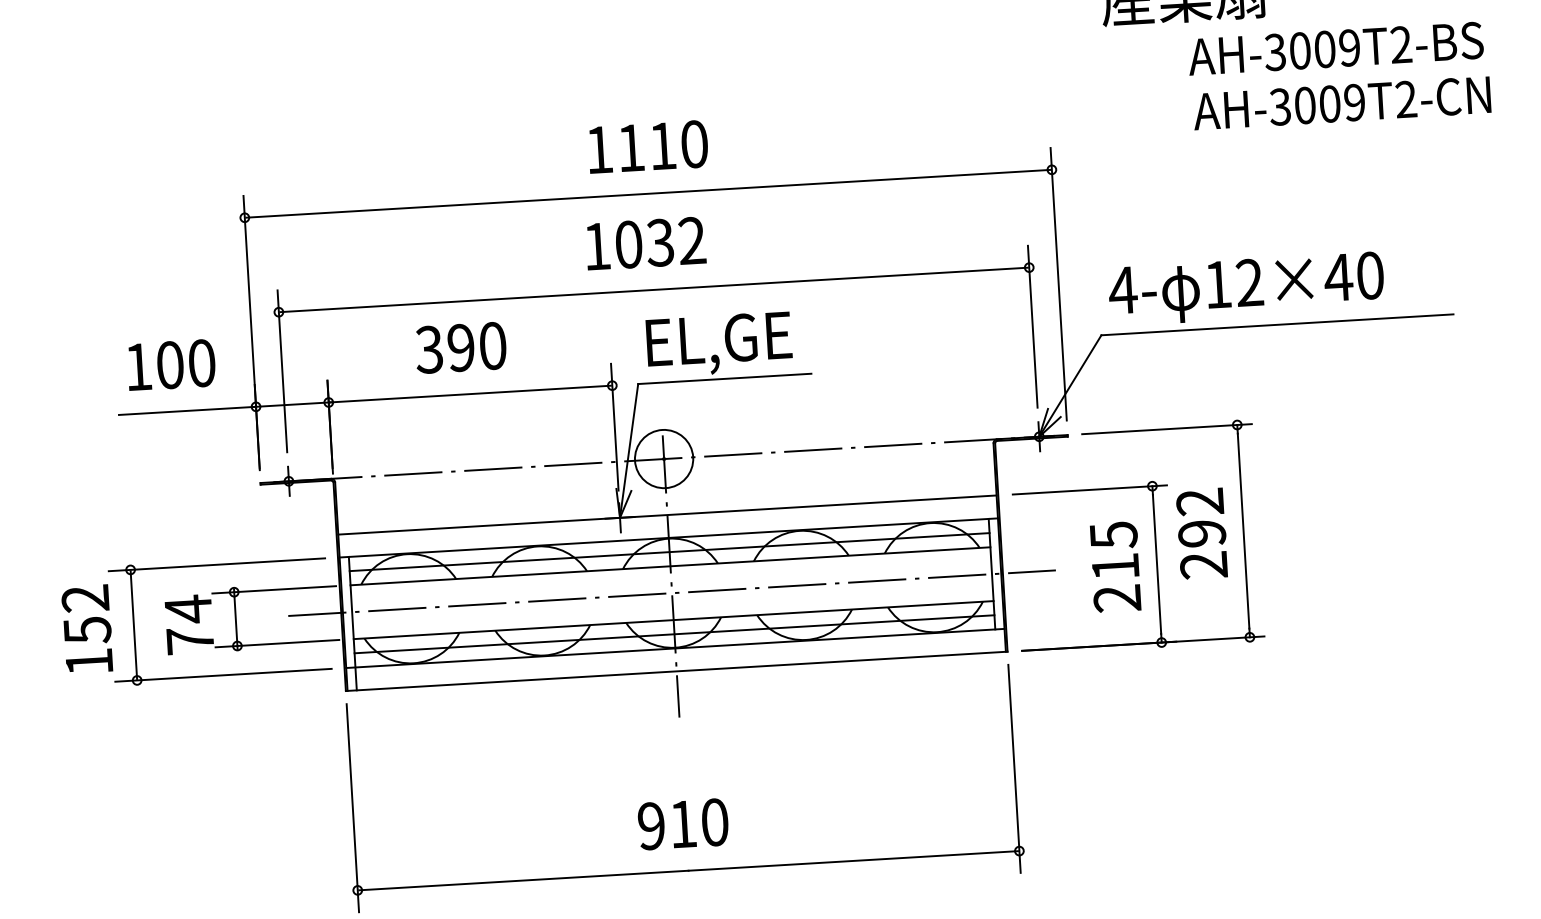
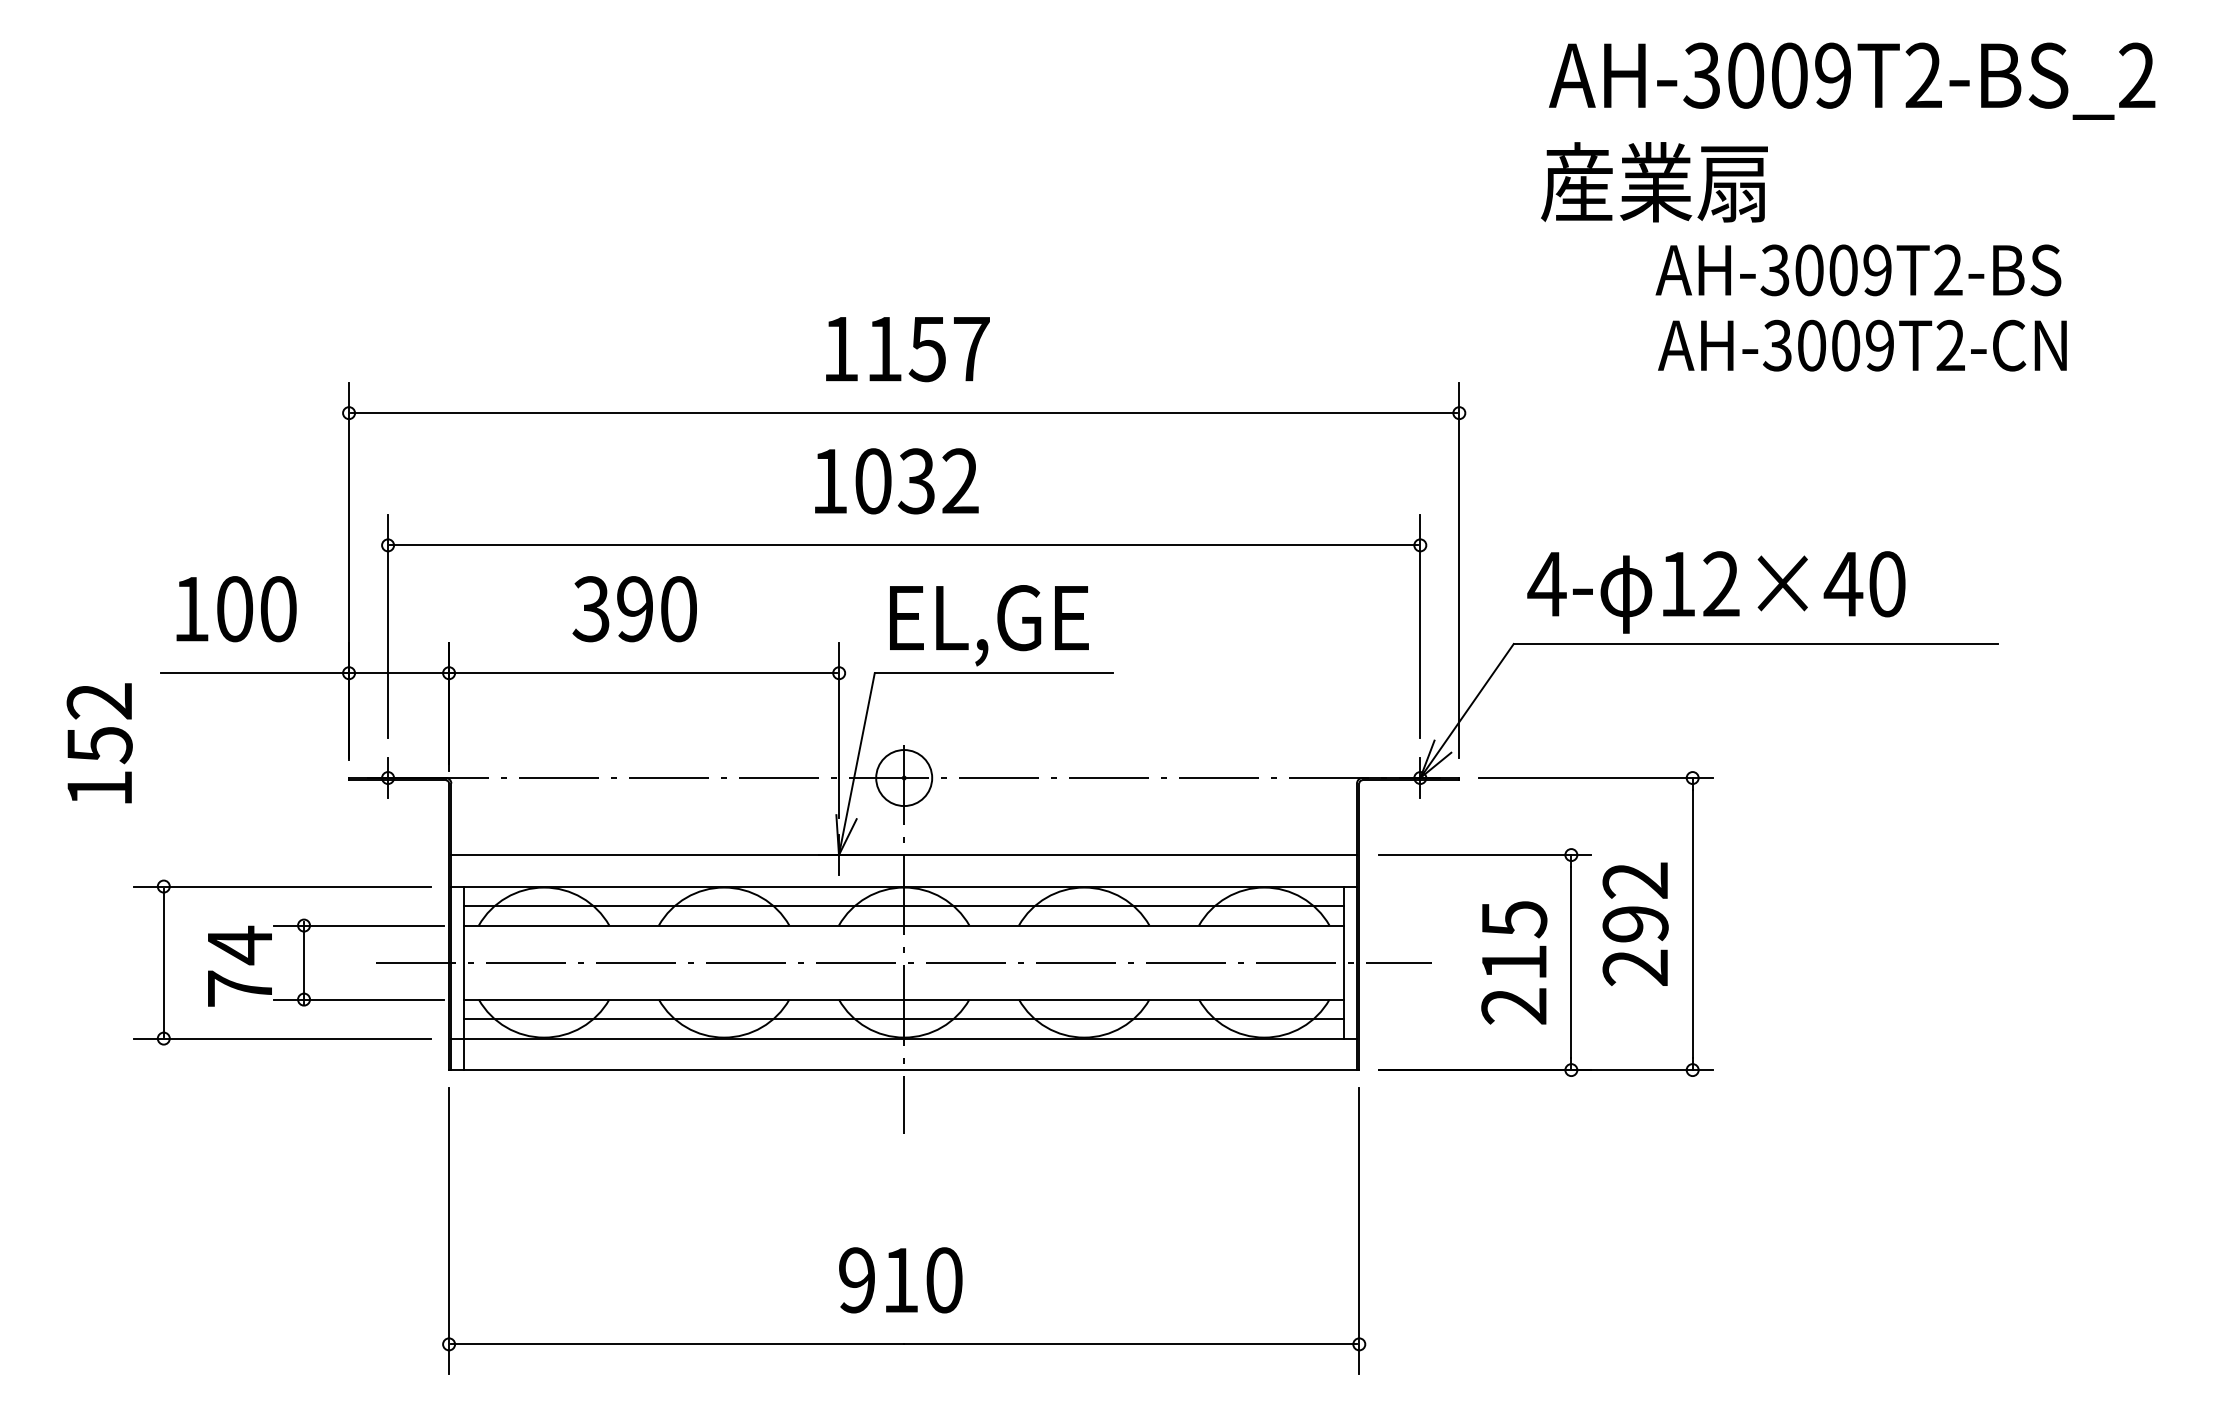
text: (677, 145) -> (948, 349), 1110 -> 1157
circle: (664, 459) -> (904, 778), size x0.7
text: (87, 629) -> (99, 743), moved

